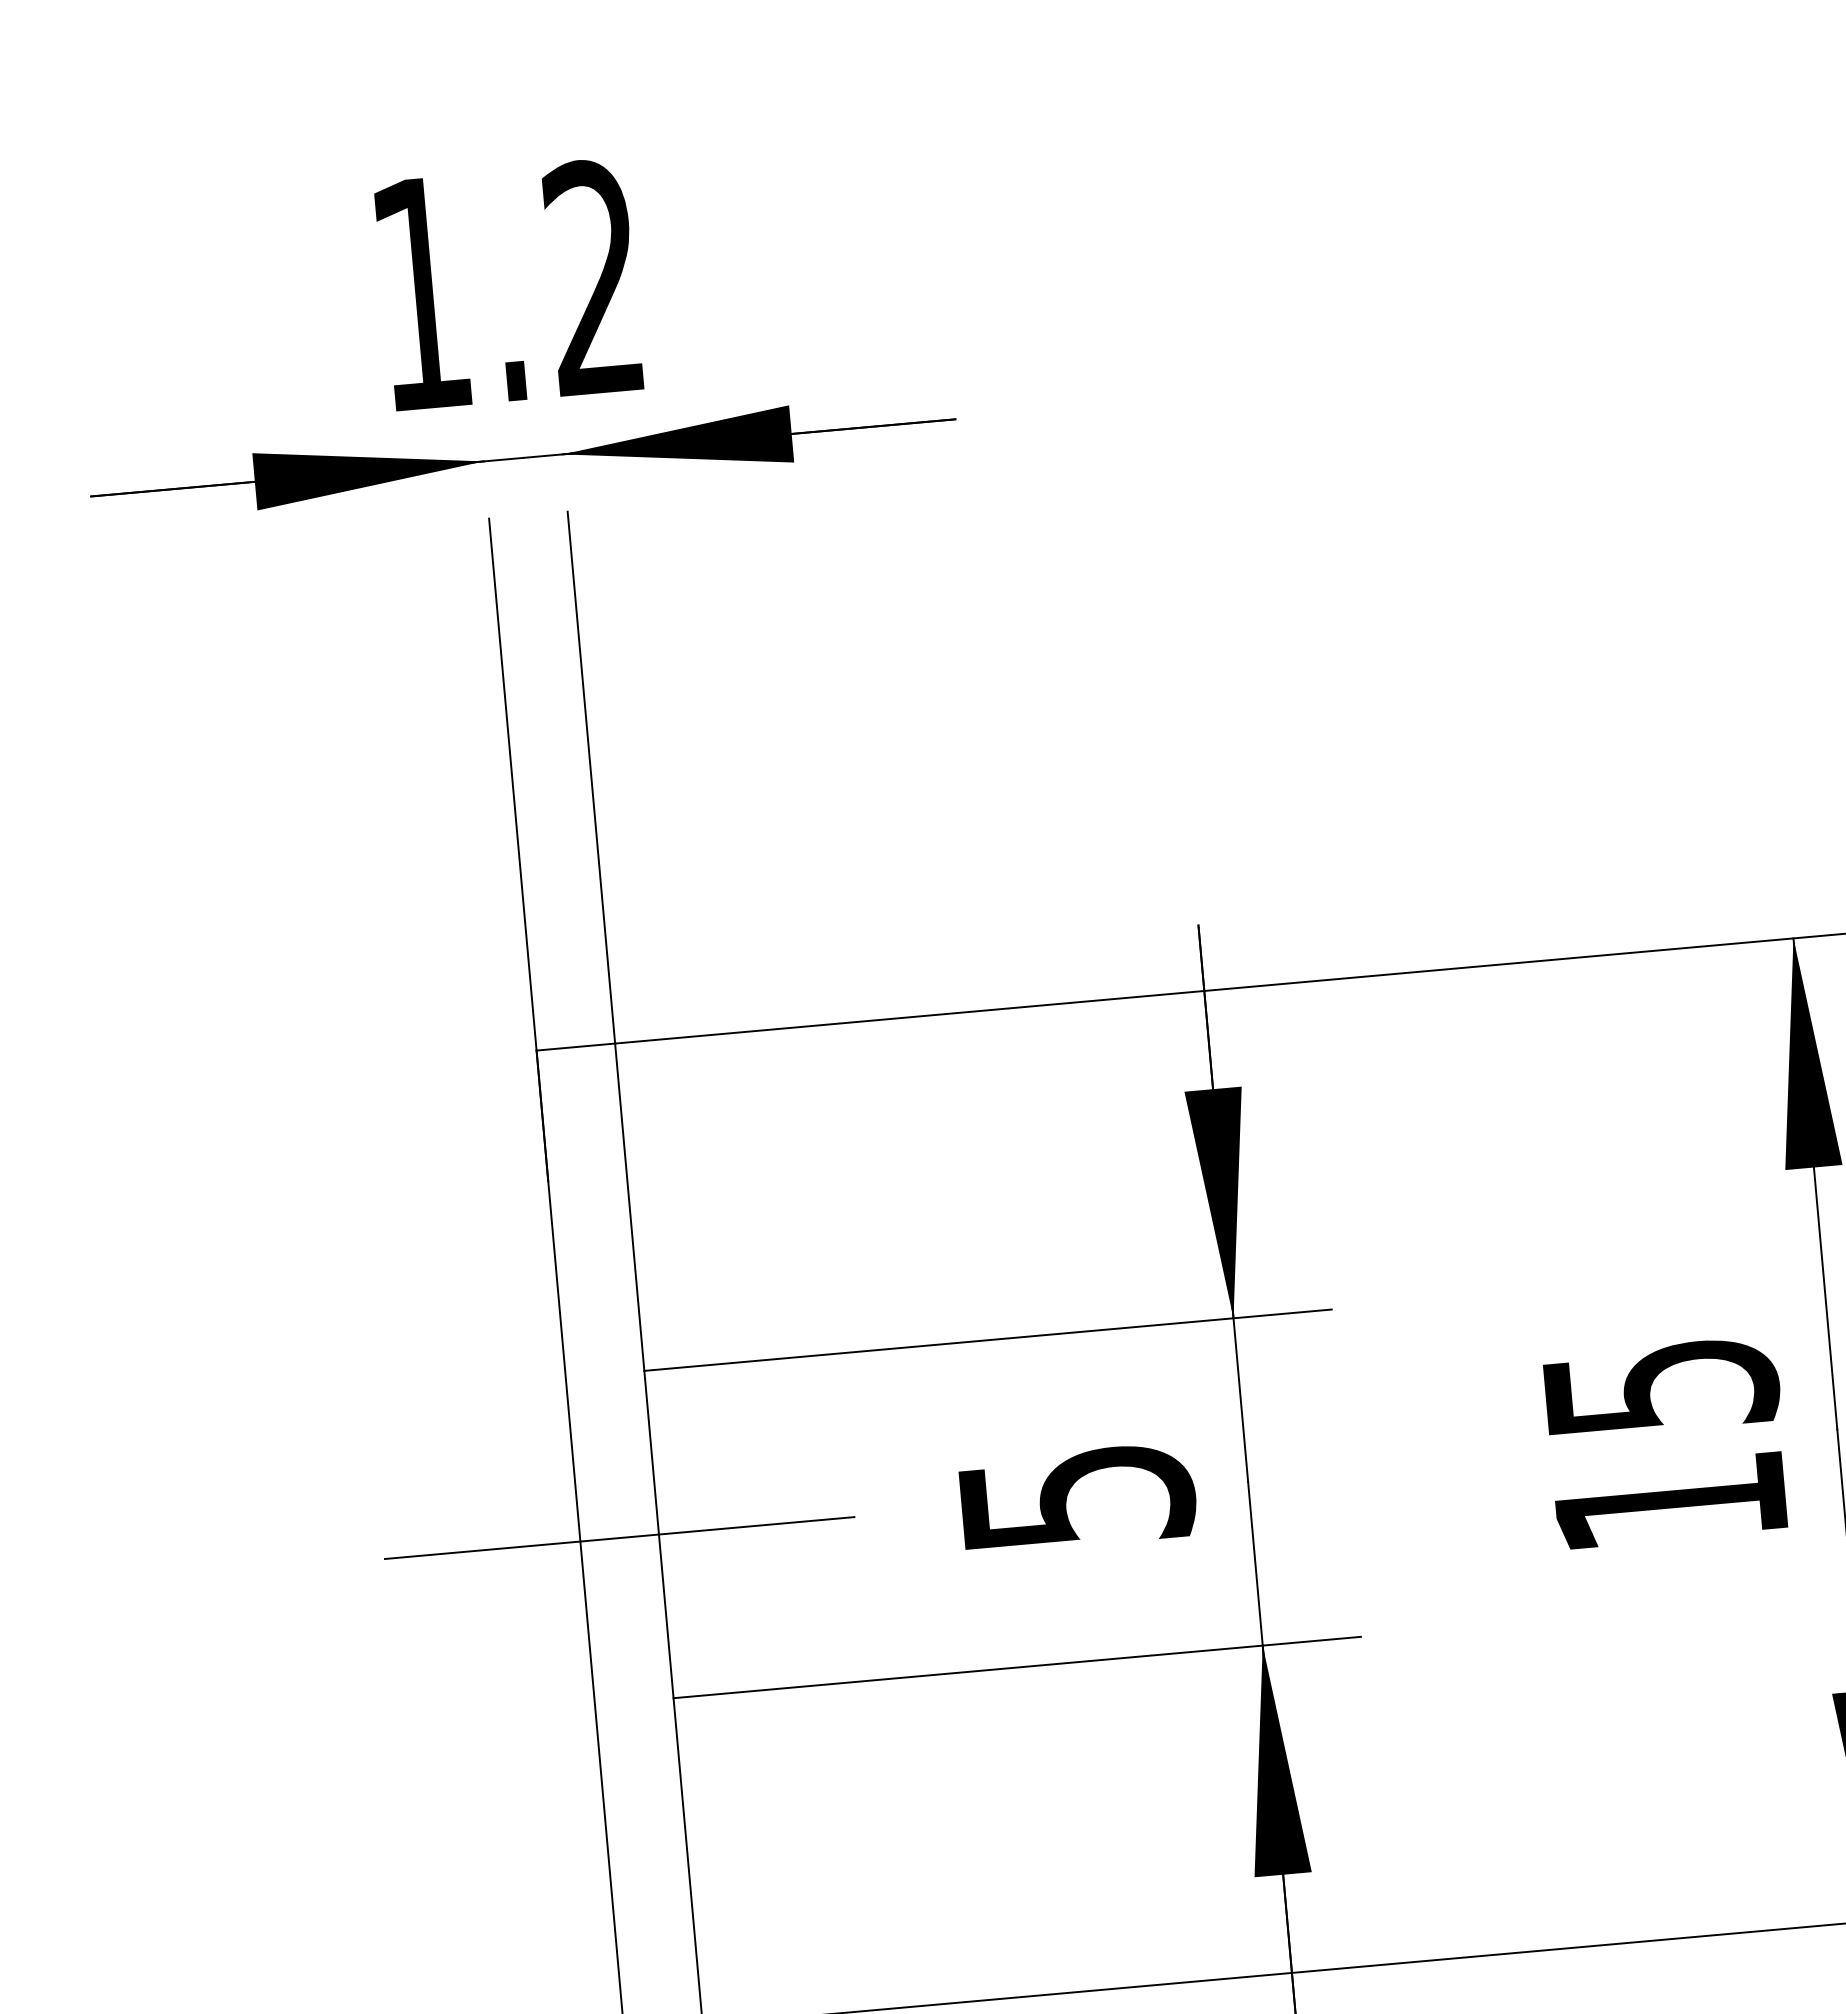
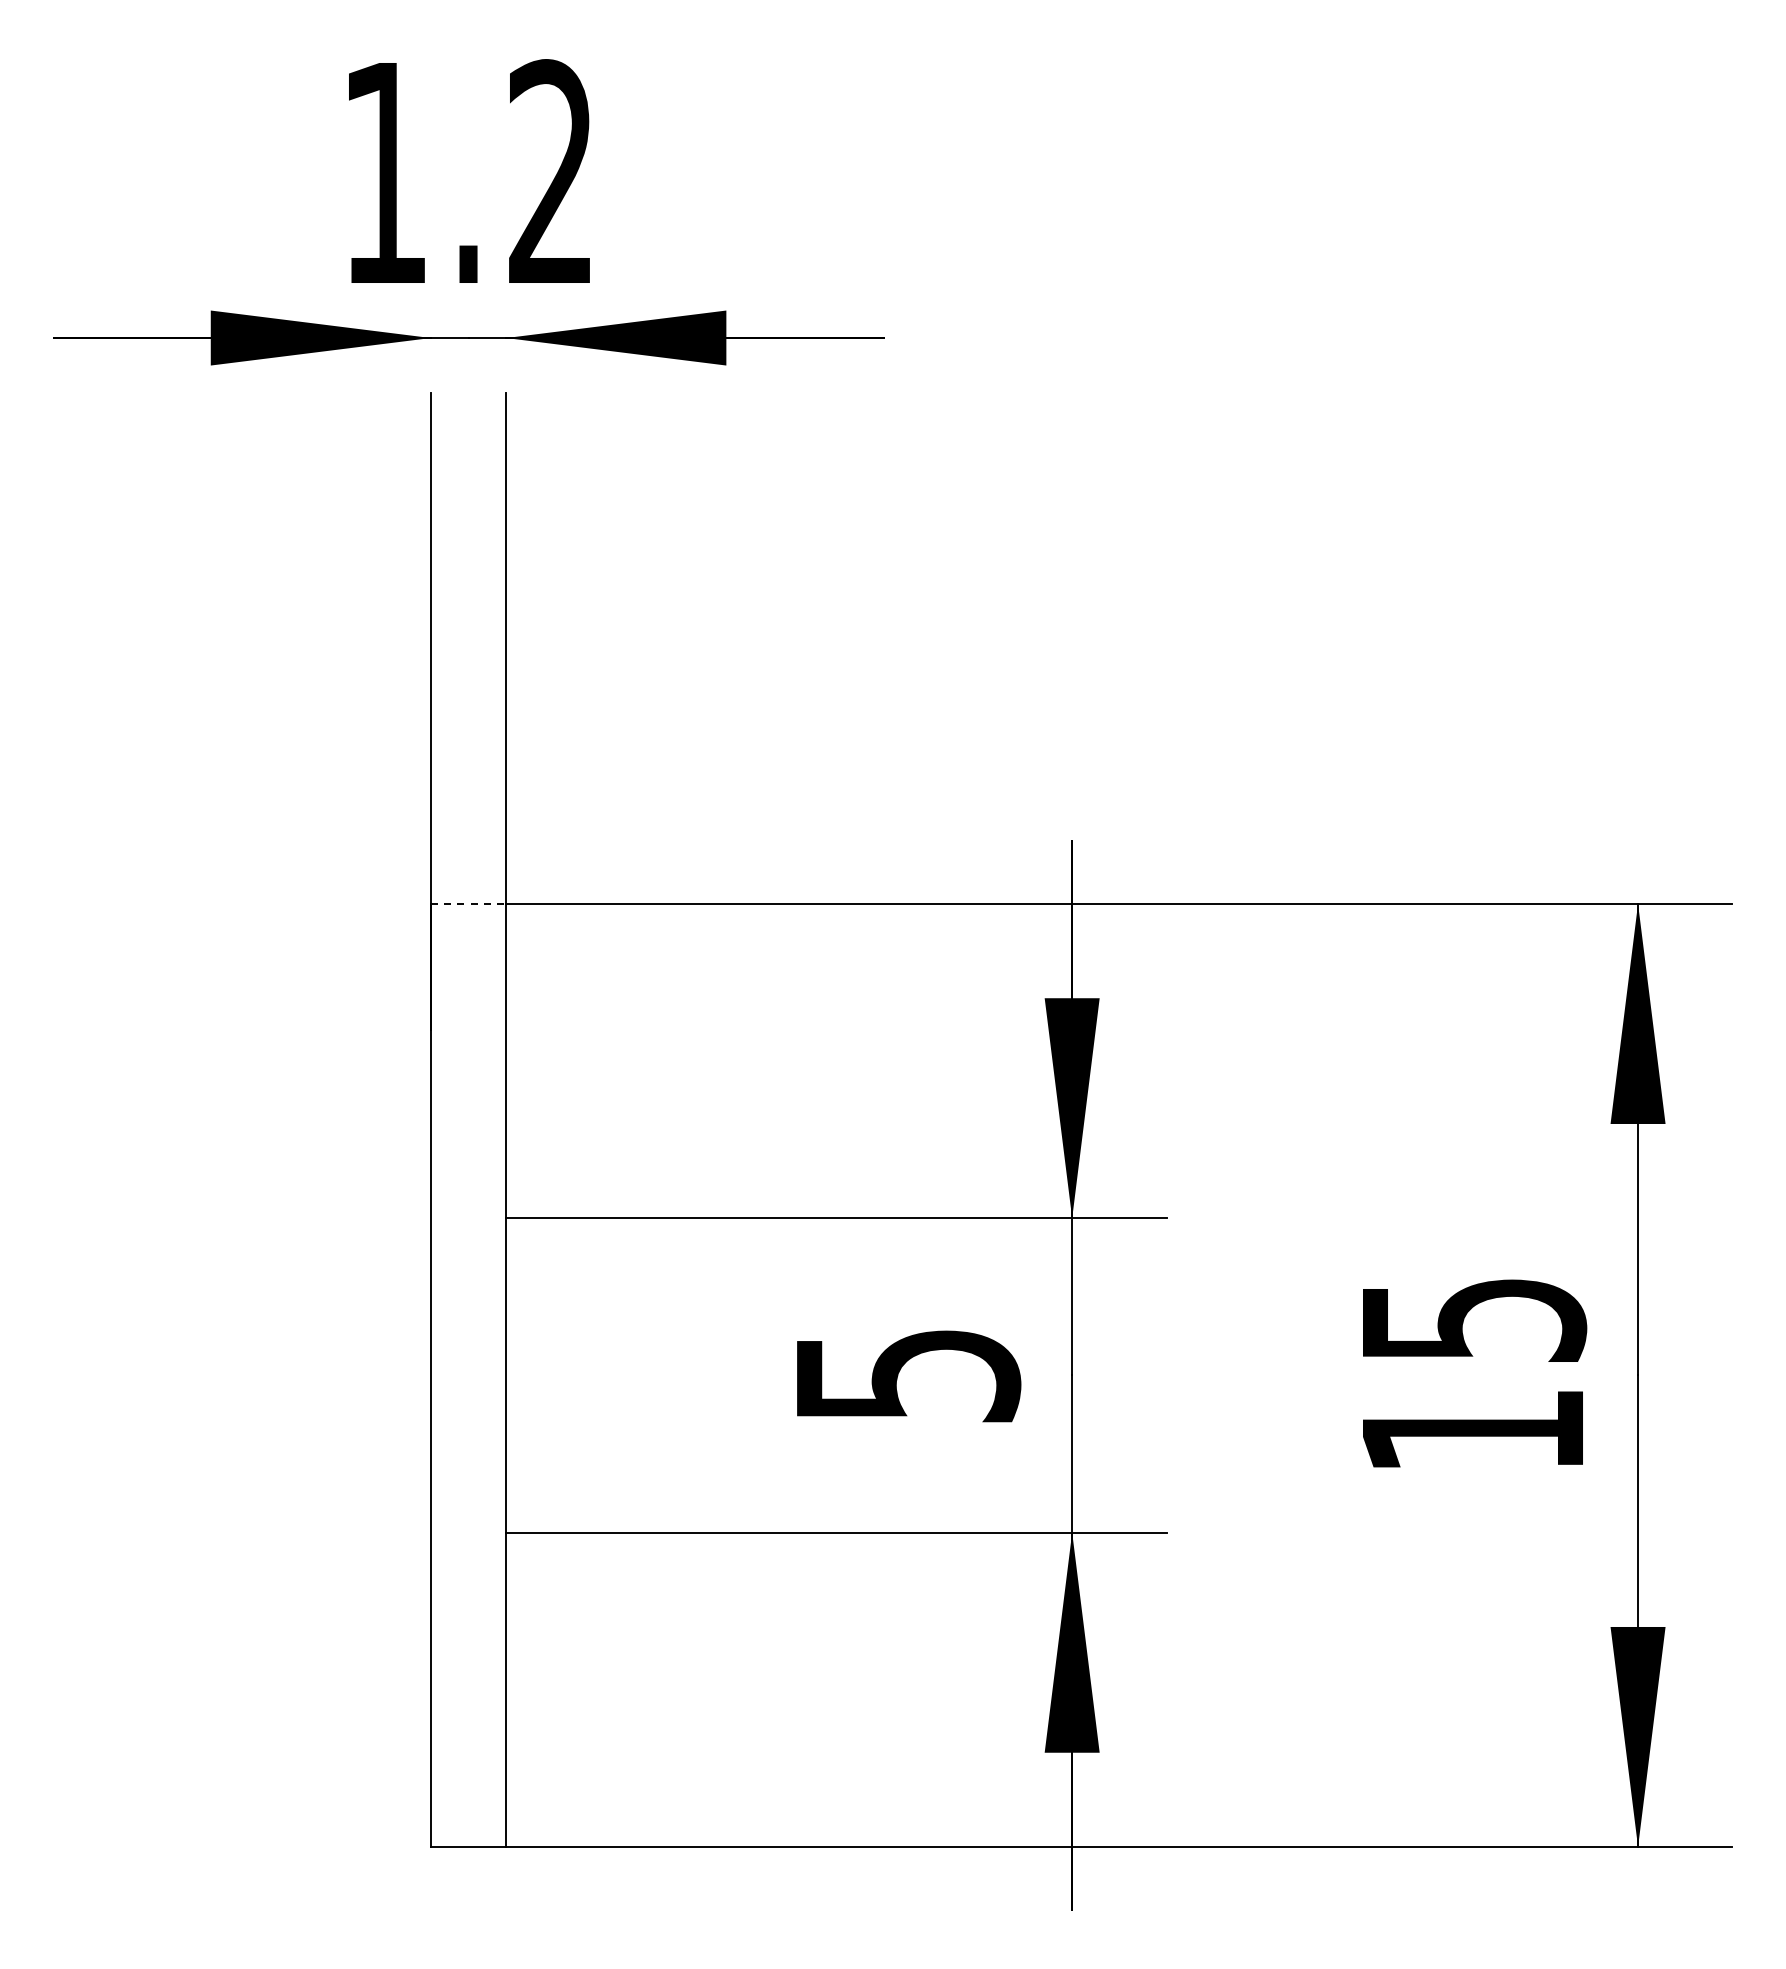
line: (575, 1046) -> (468, 903), solid -> dashed
line: (619, 1538) -> (468, 1375), removed

